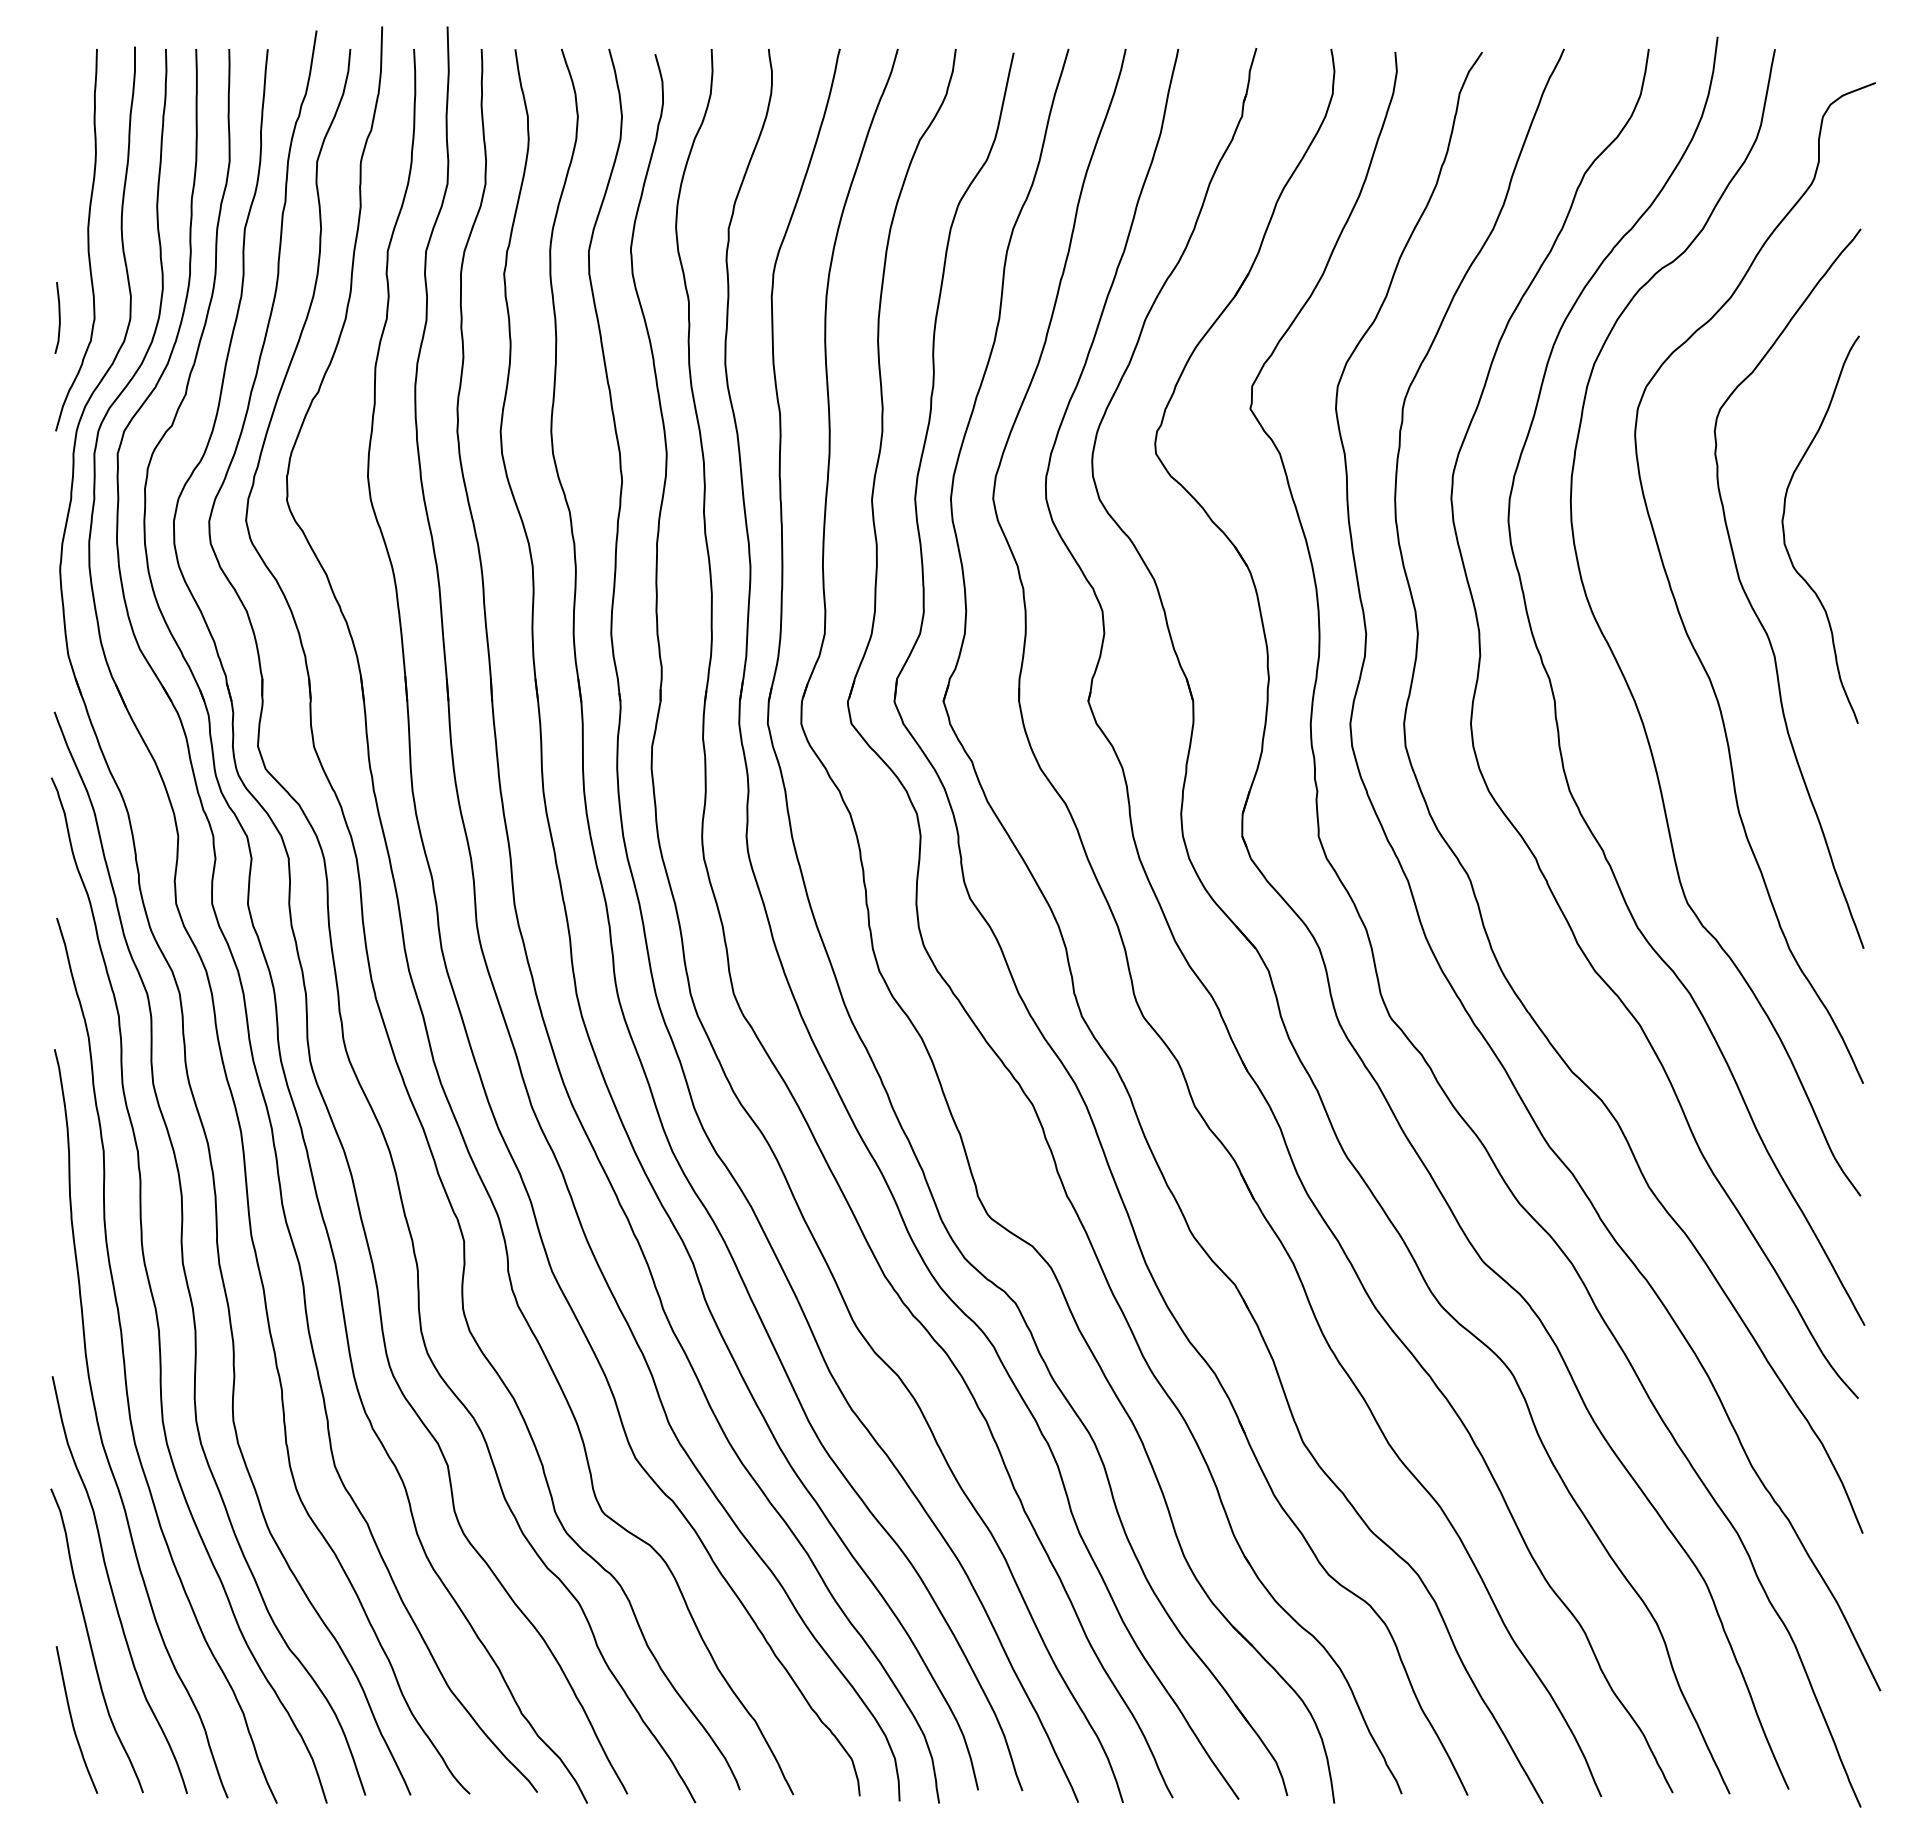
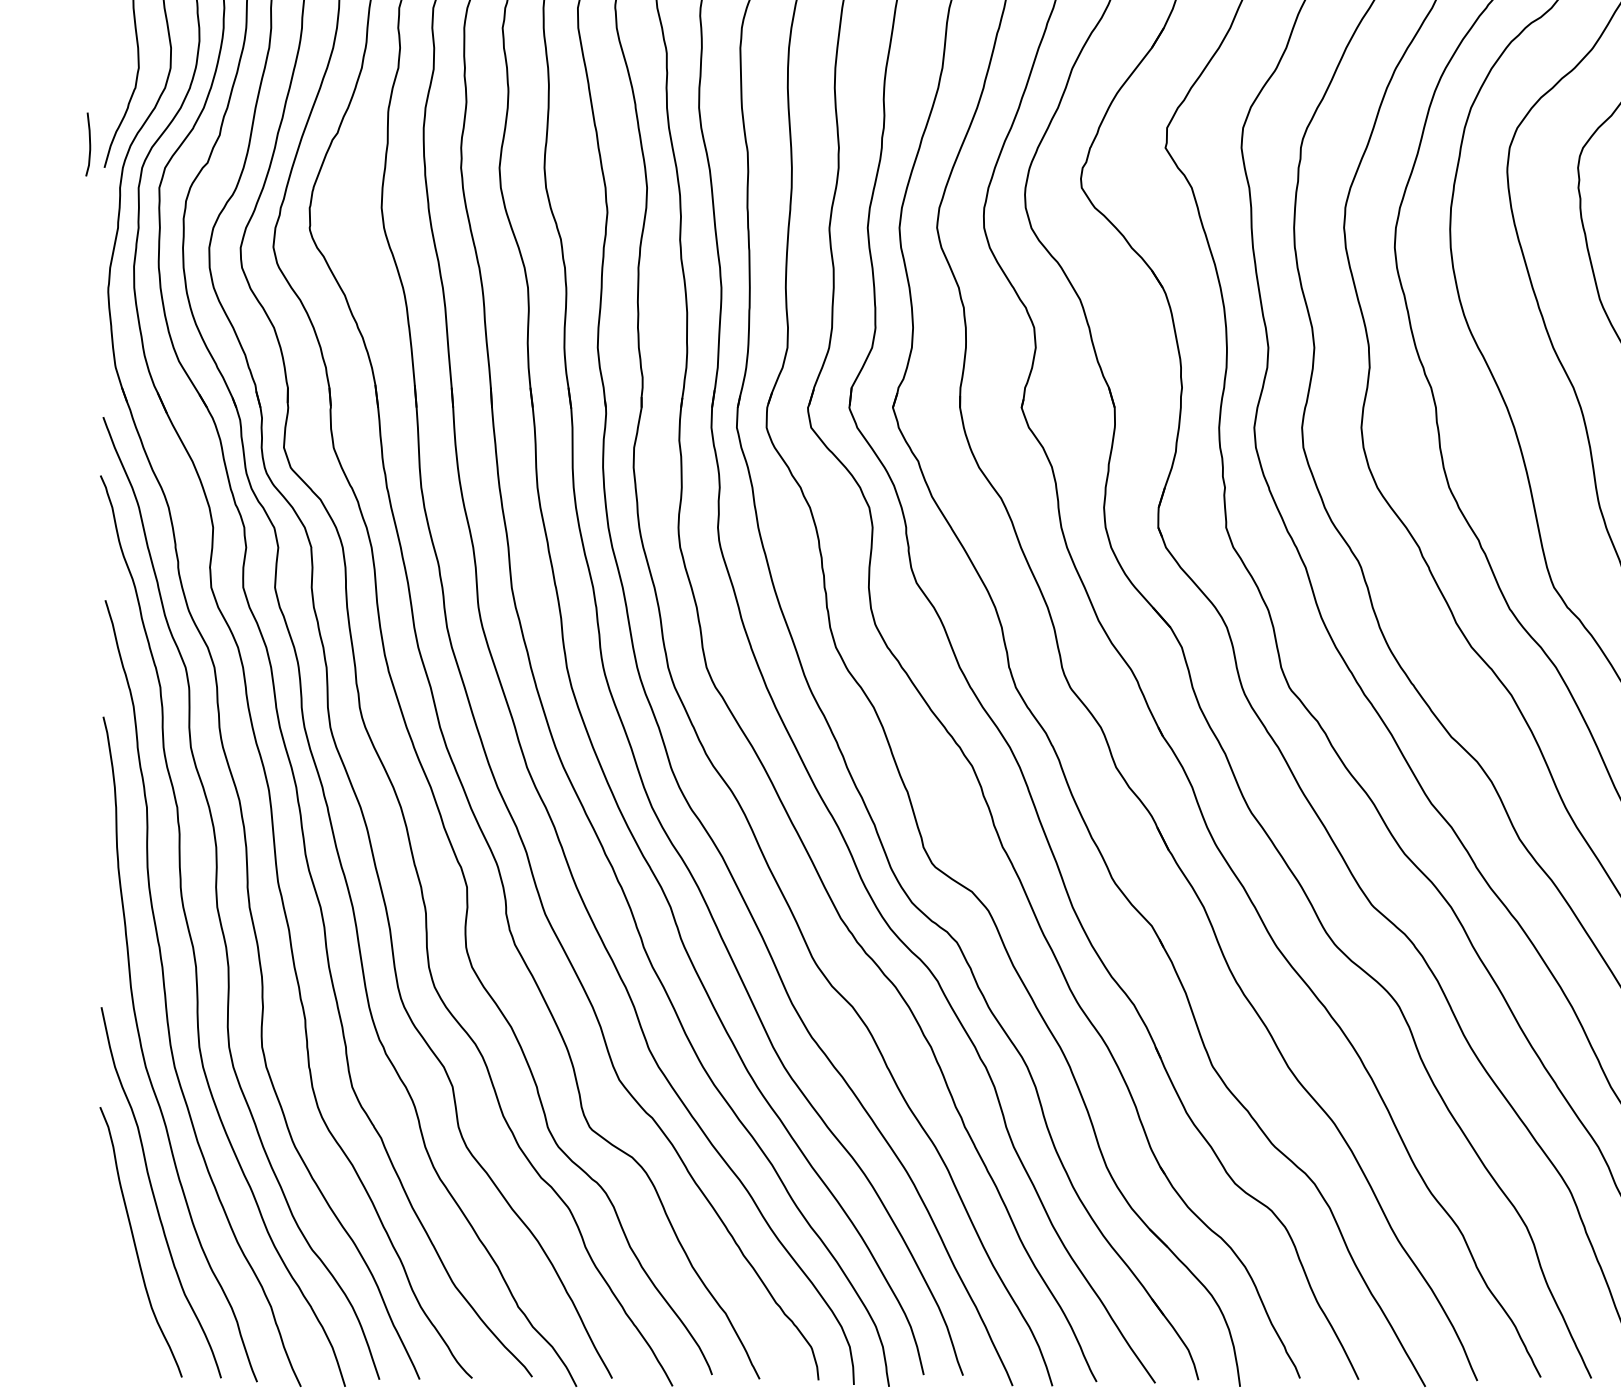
curve: (58, 317) -> (89, 144), moved
curve: (72, 1719) -> (119, 1312), removed

